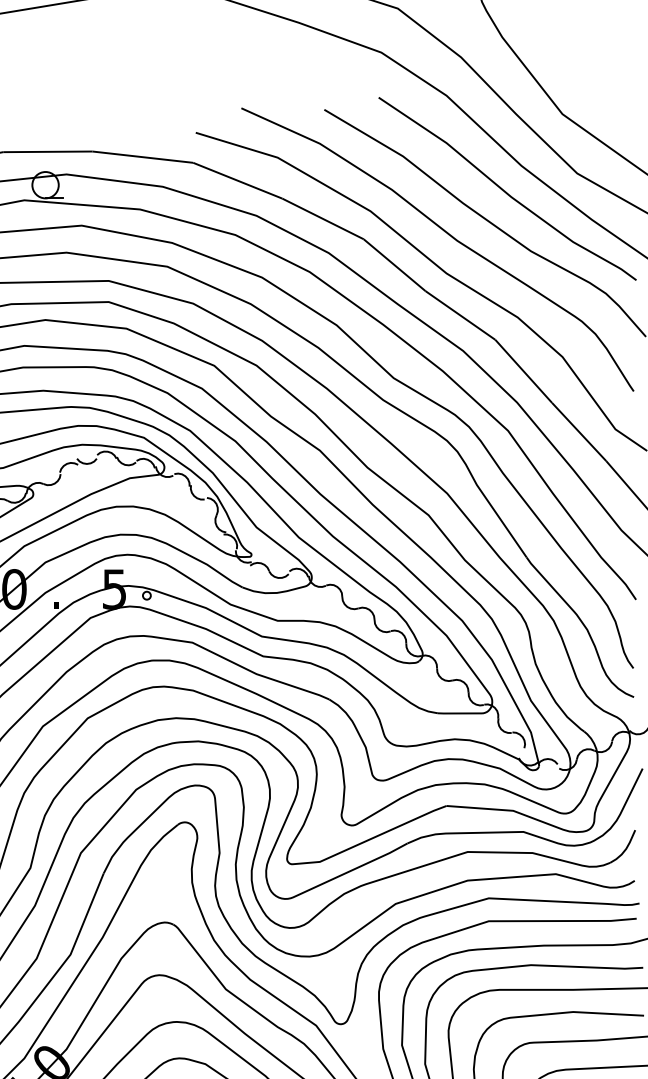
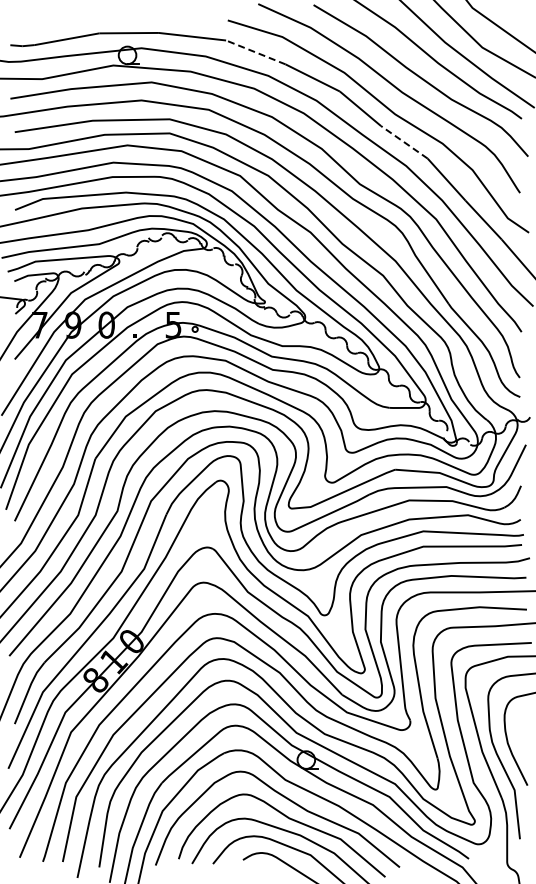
line: (237, 180) -> (255, 52), solid -> dashed
line: (460, 315) -> (404, 142), solid -> dashed

